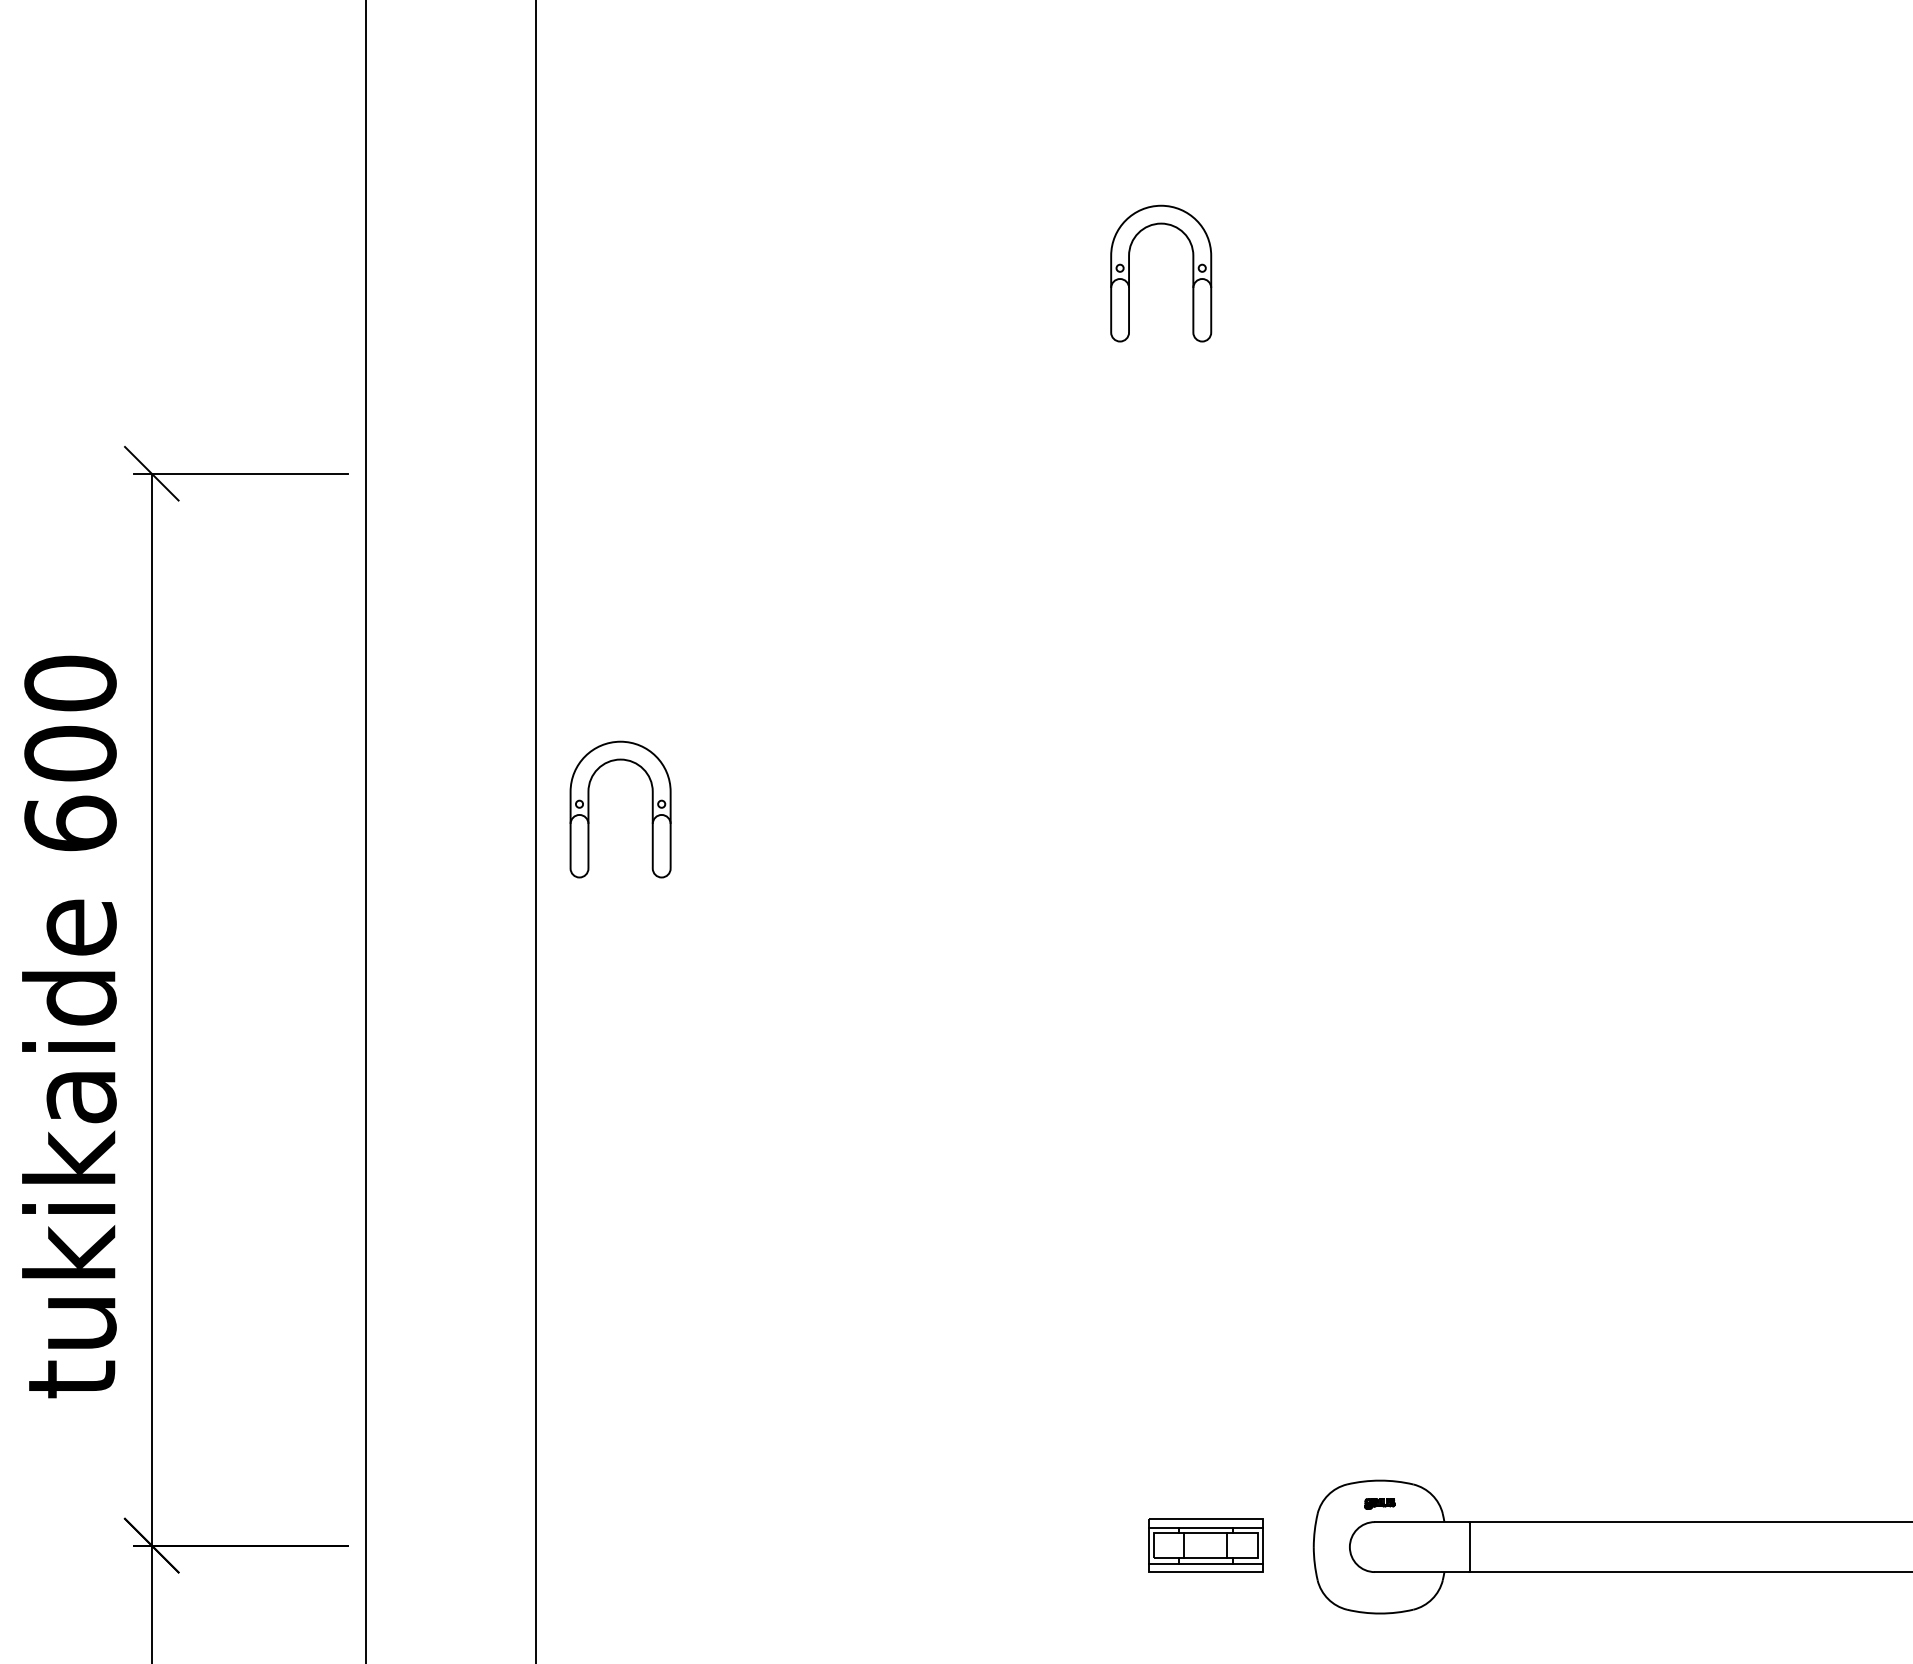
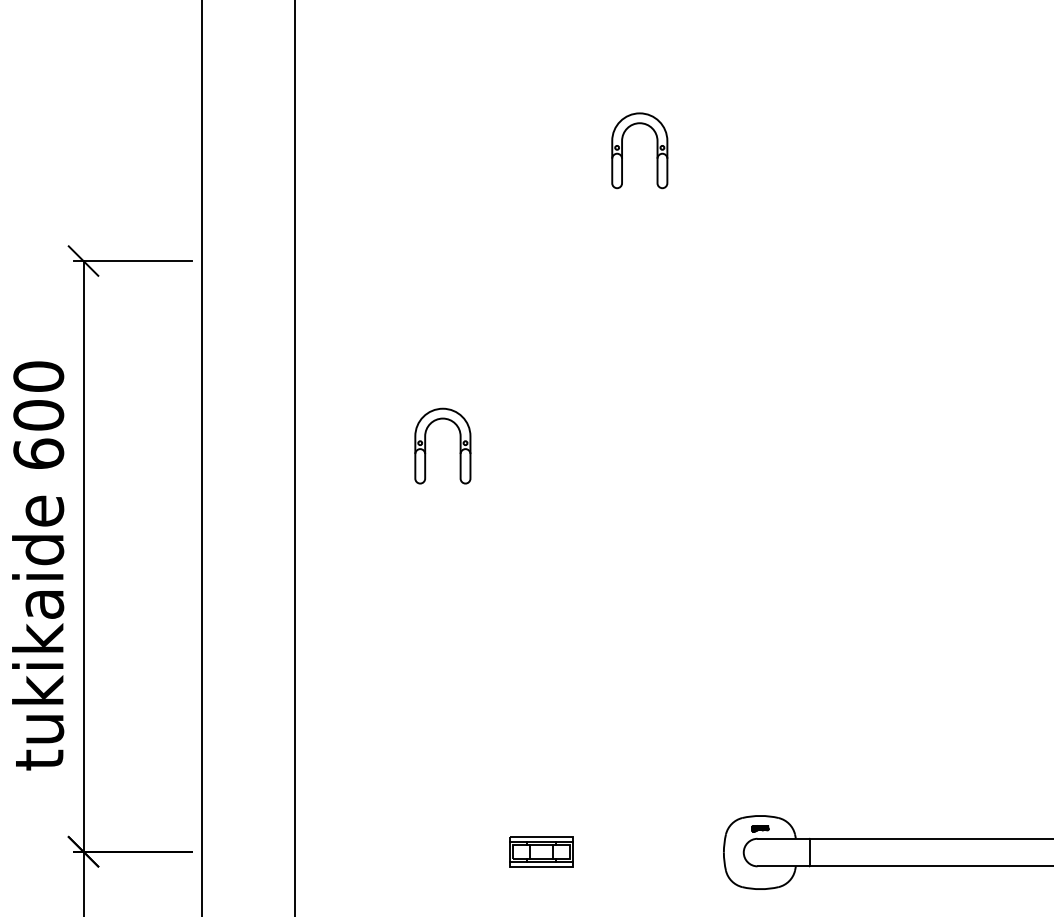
part: (590, 808) -> (426, 445), moved
part: (1206, 1545) -> (541, 851), moved

